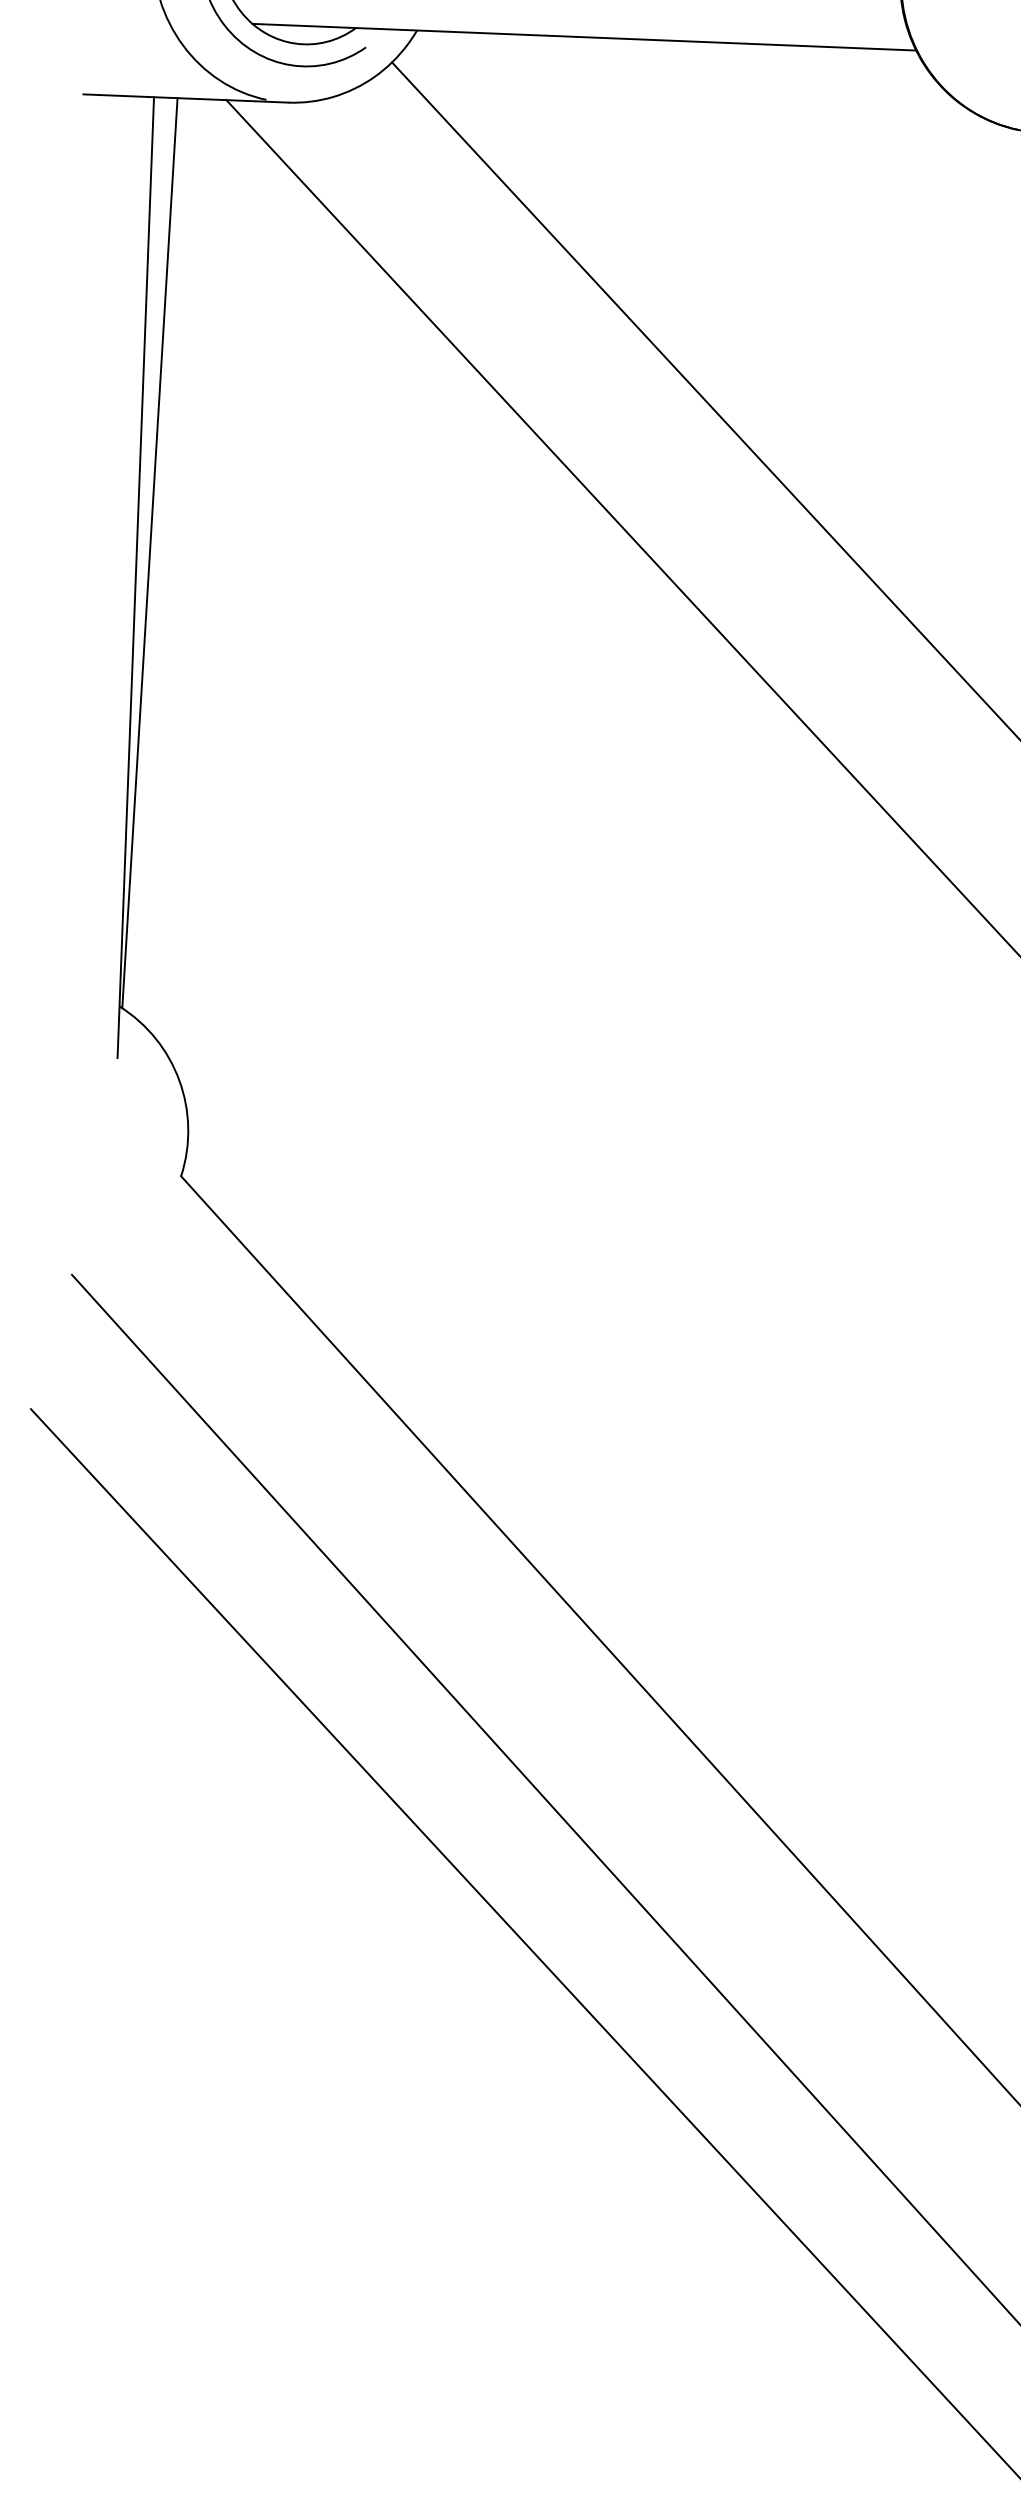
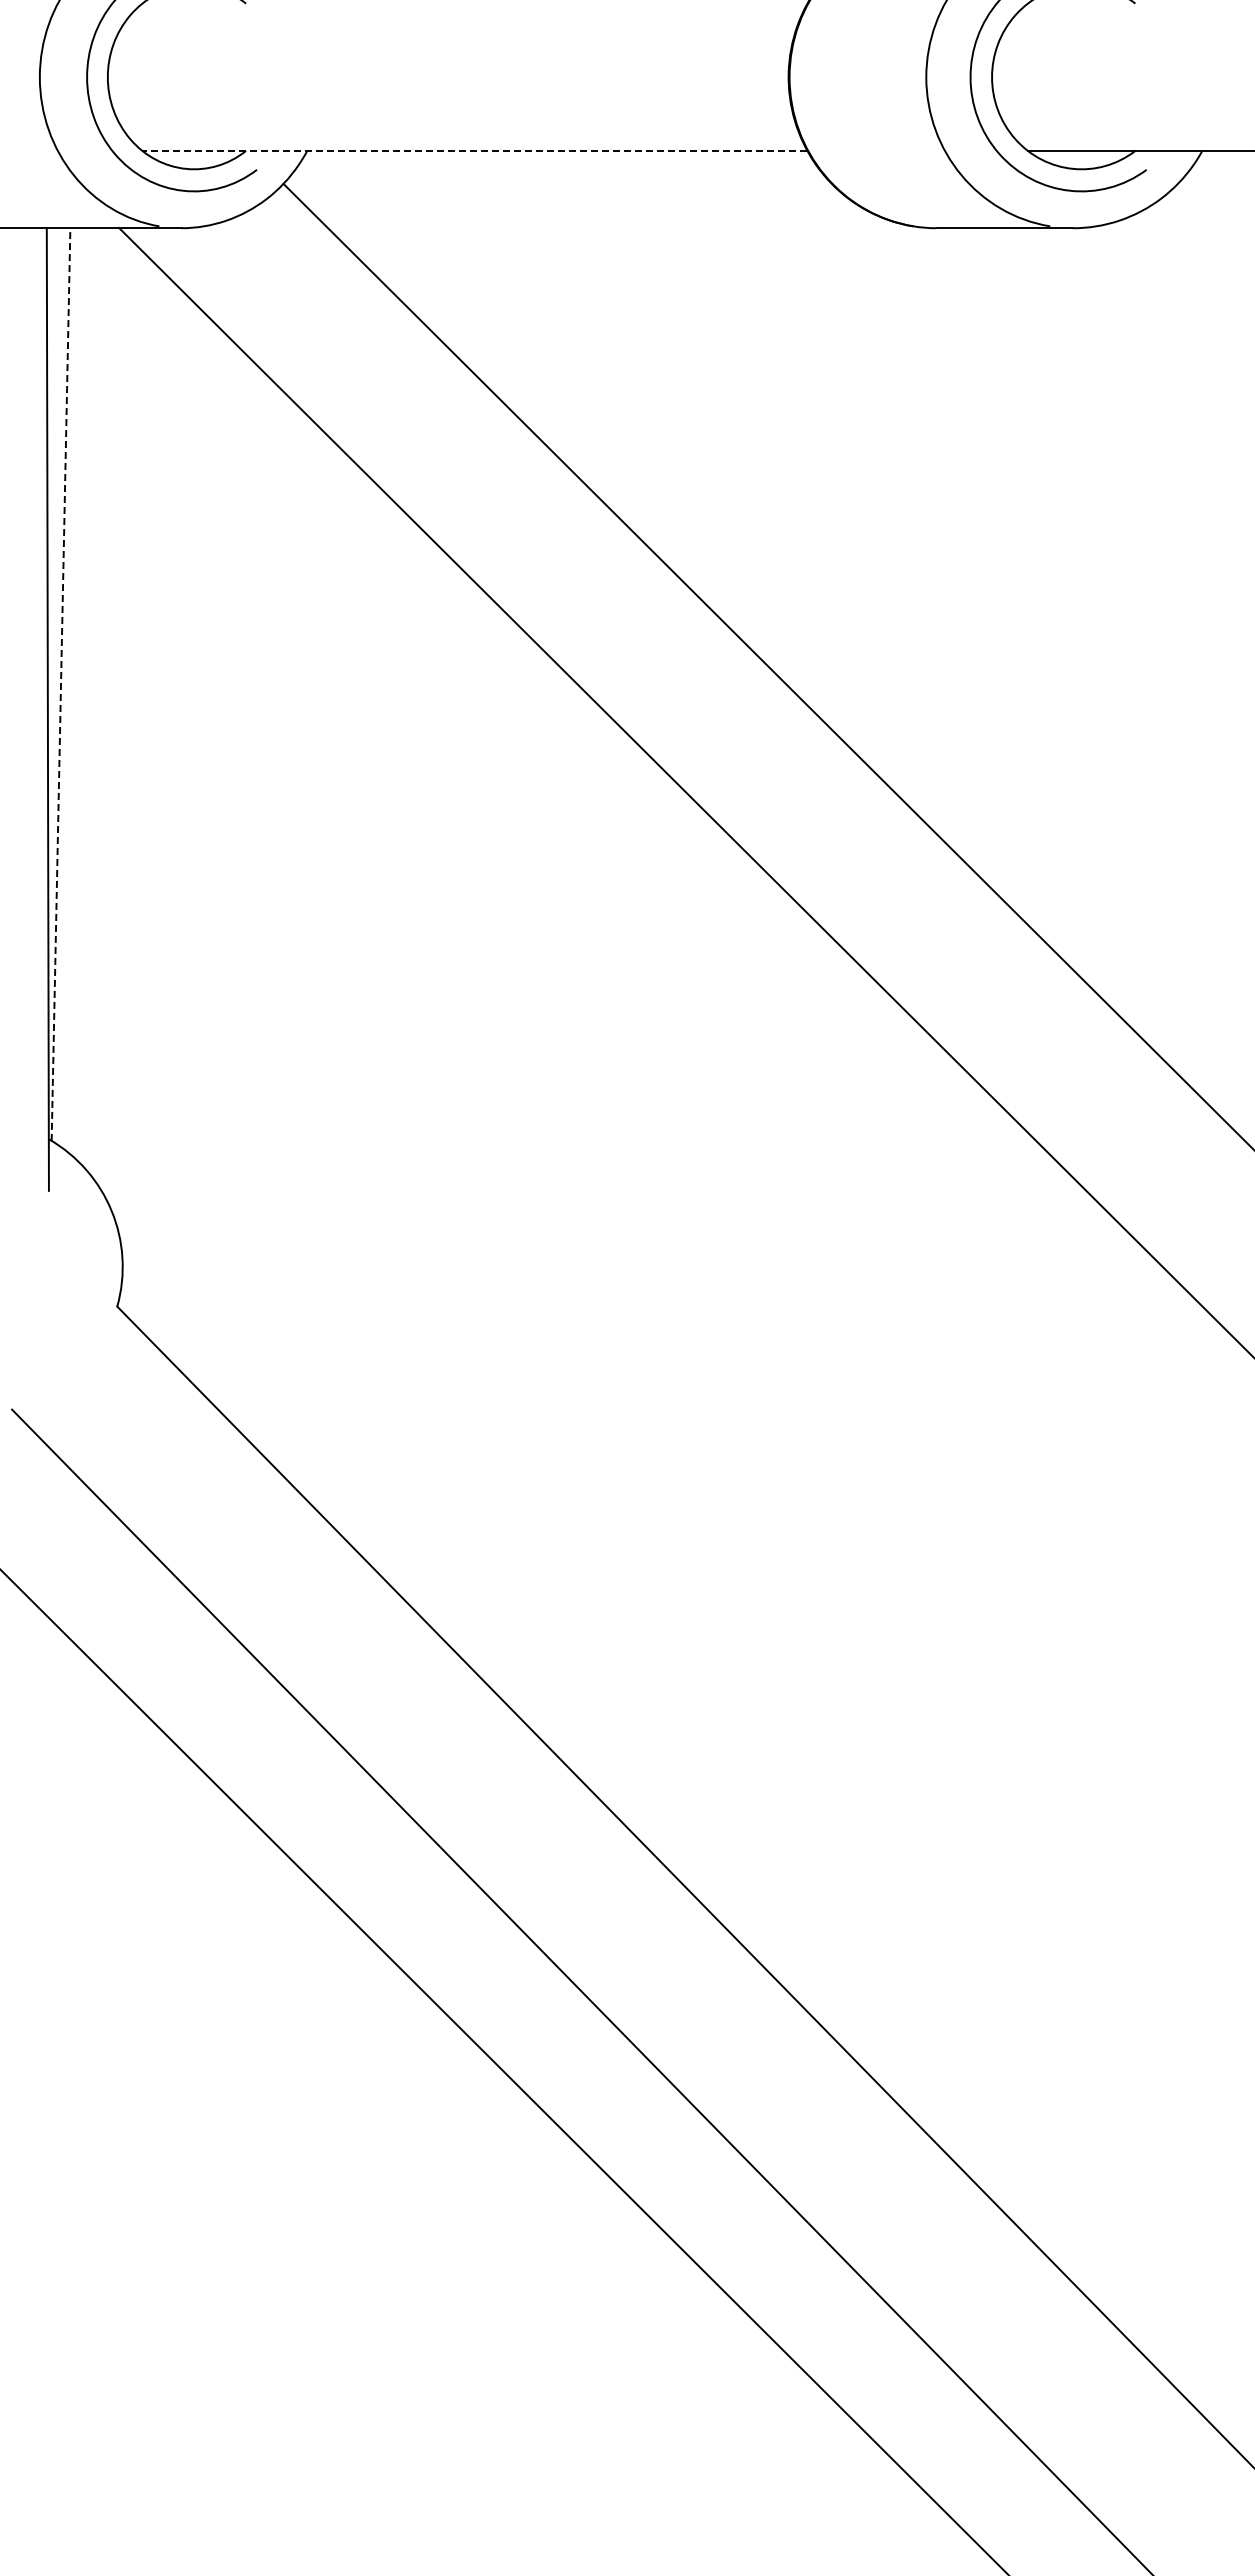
line: (583, 36) -> (474, 150), solid -> dashed
line: (150, 553) -> (61, 684), solid -> dashed

